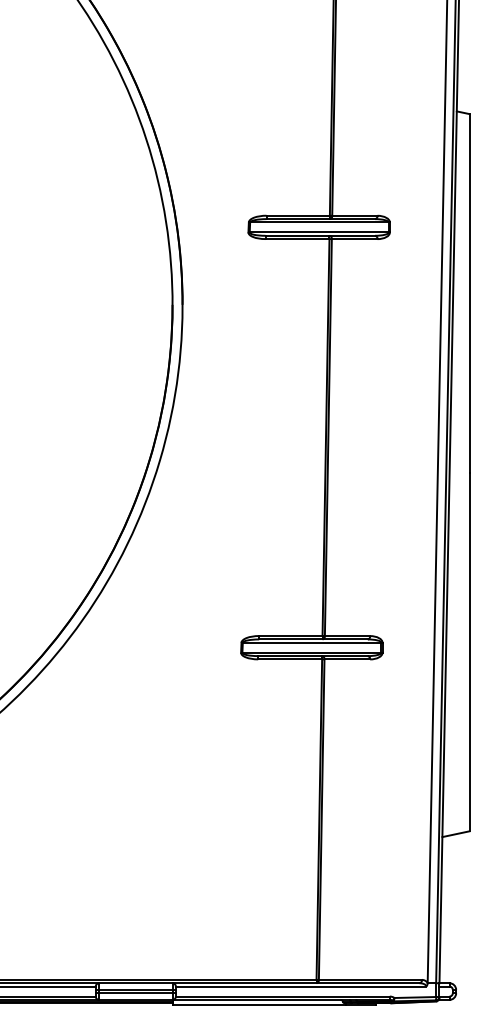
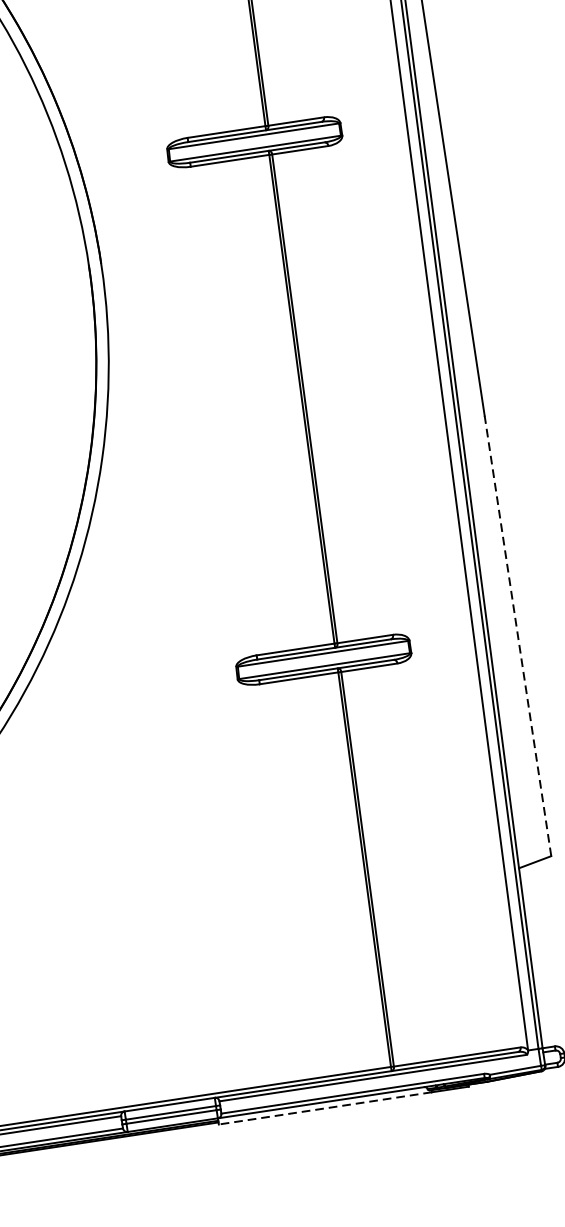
line: (469, 651) -> (517, 635), solid -> dashed
line: (259, 1004) -> (325, 1107), solid -> dashed

